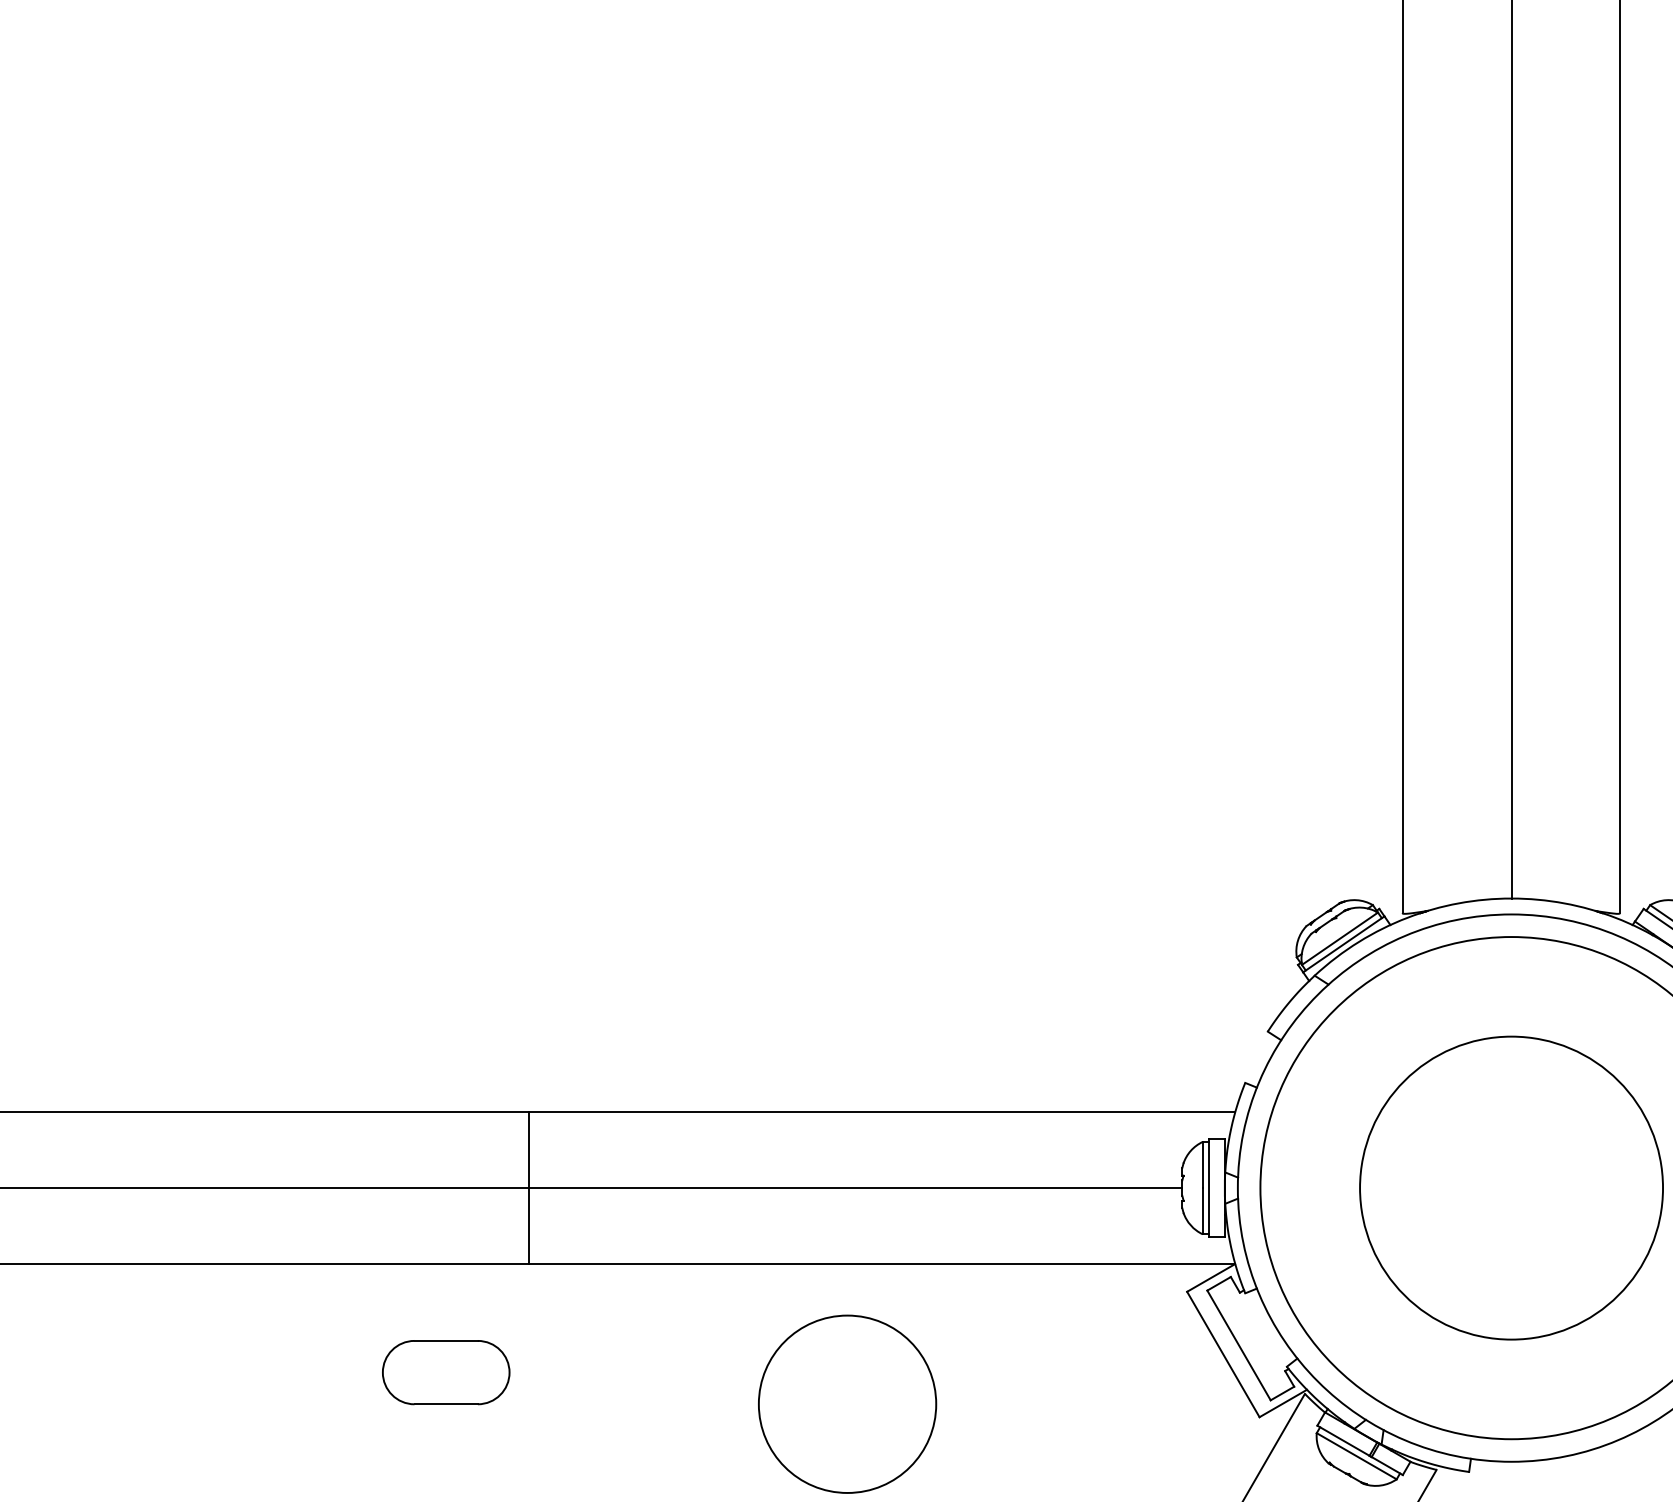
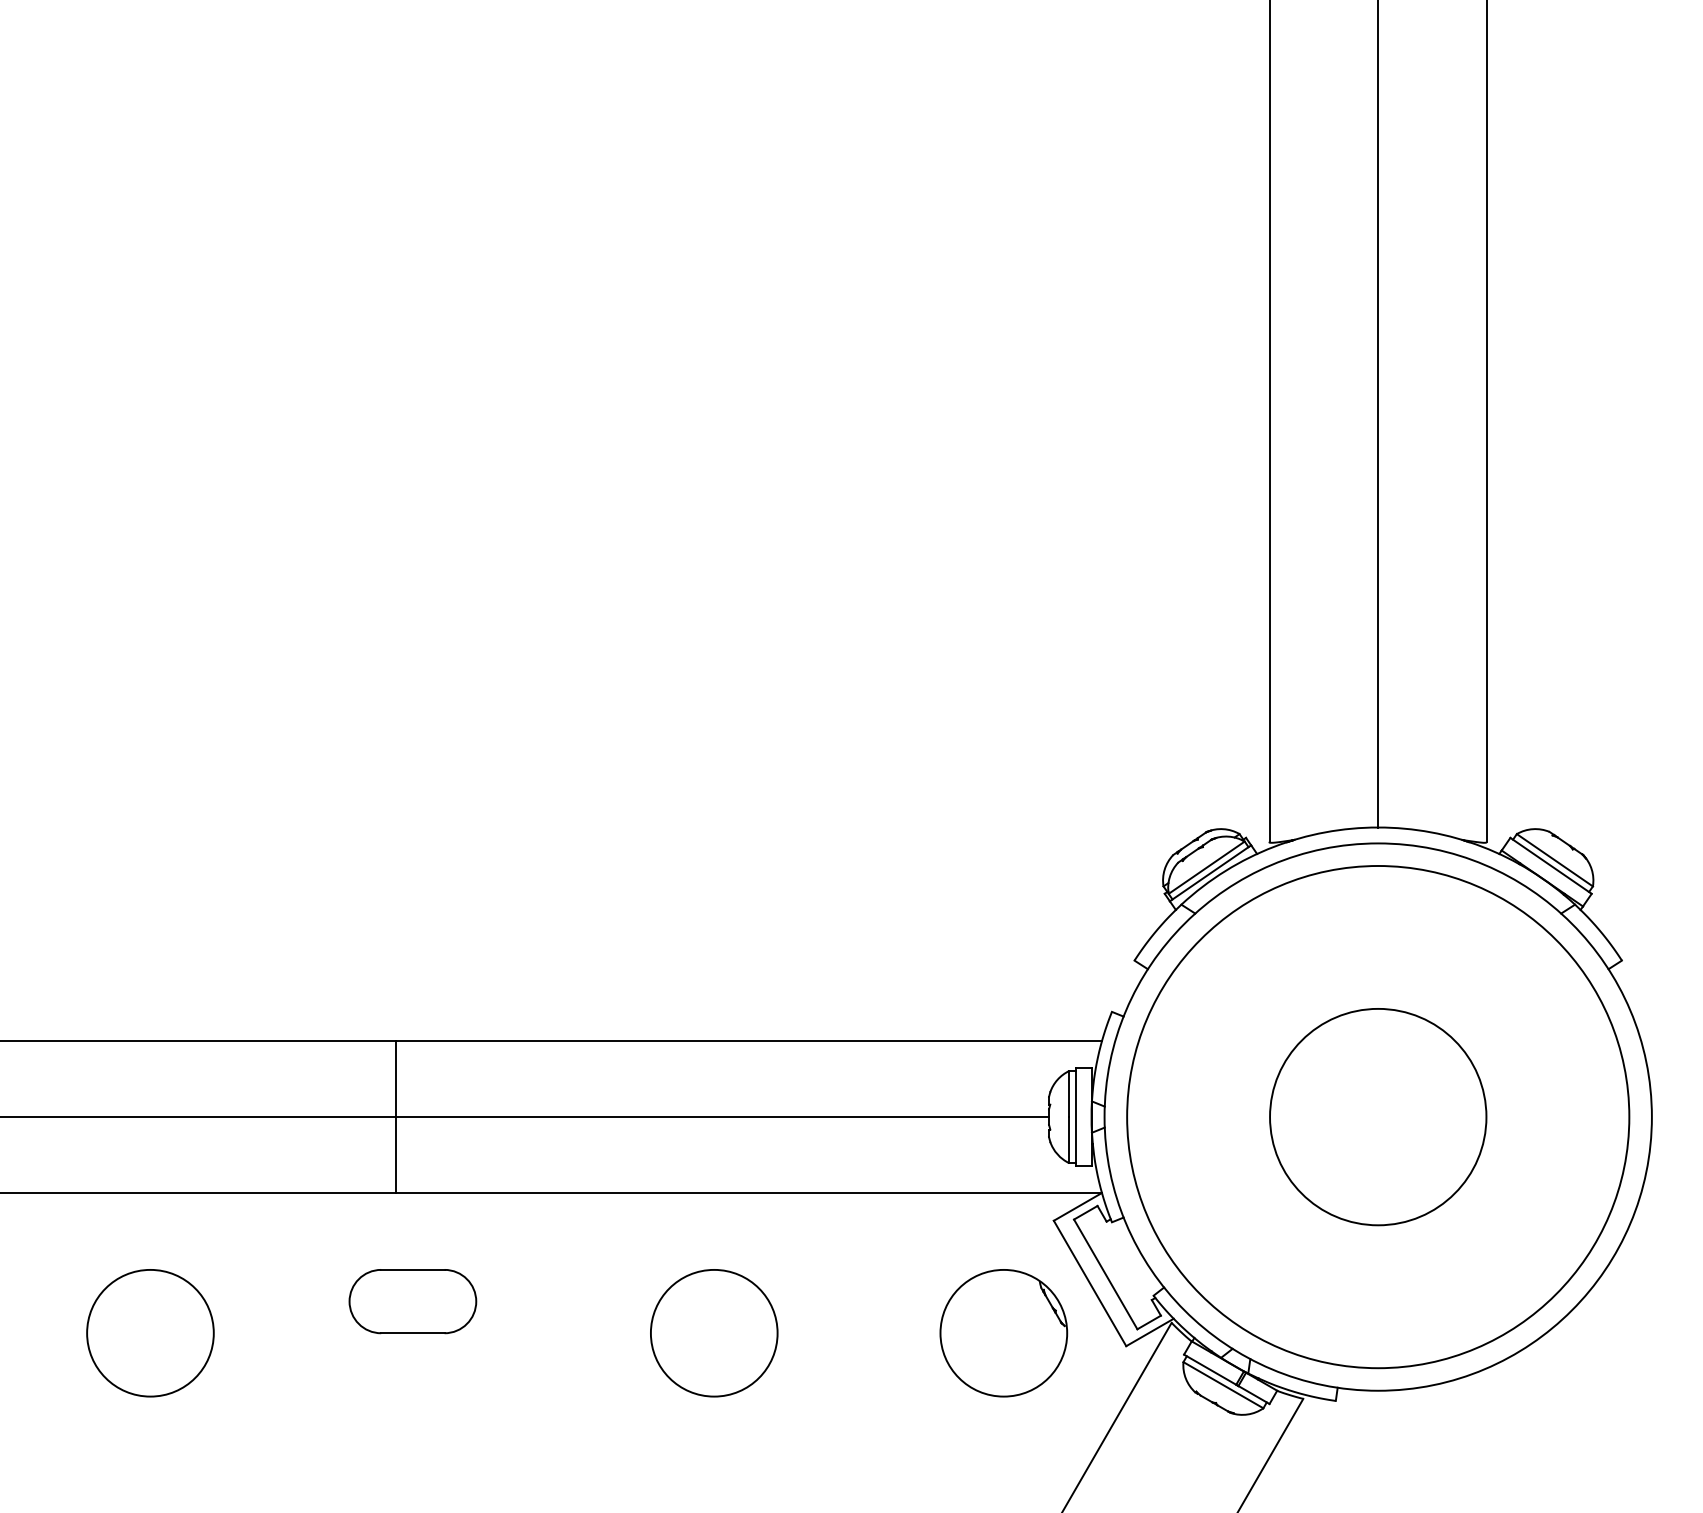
circle: (1511, 1187) -> (1378, 1116), size x0.71
part: (445, 1372) -> (412, 1301), moved
circle: (846, 1403) -> (713, 1332), size x0.71
circle: (283, 1404) -> (150, 1333), added
part: (1136, 1404) -> (1003, 1333), added

